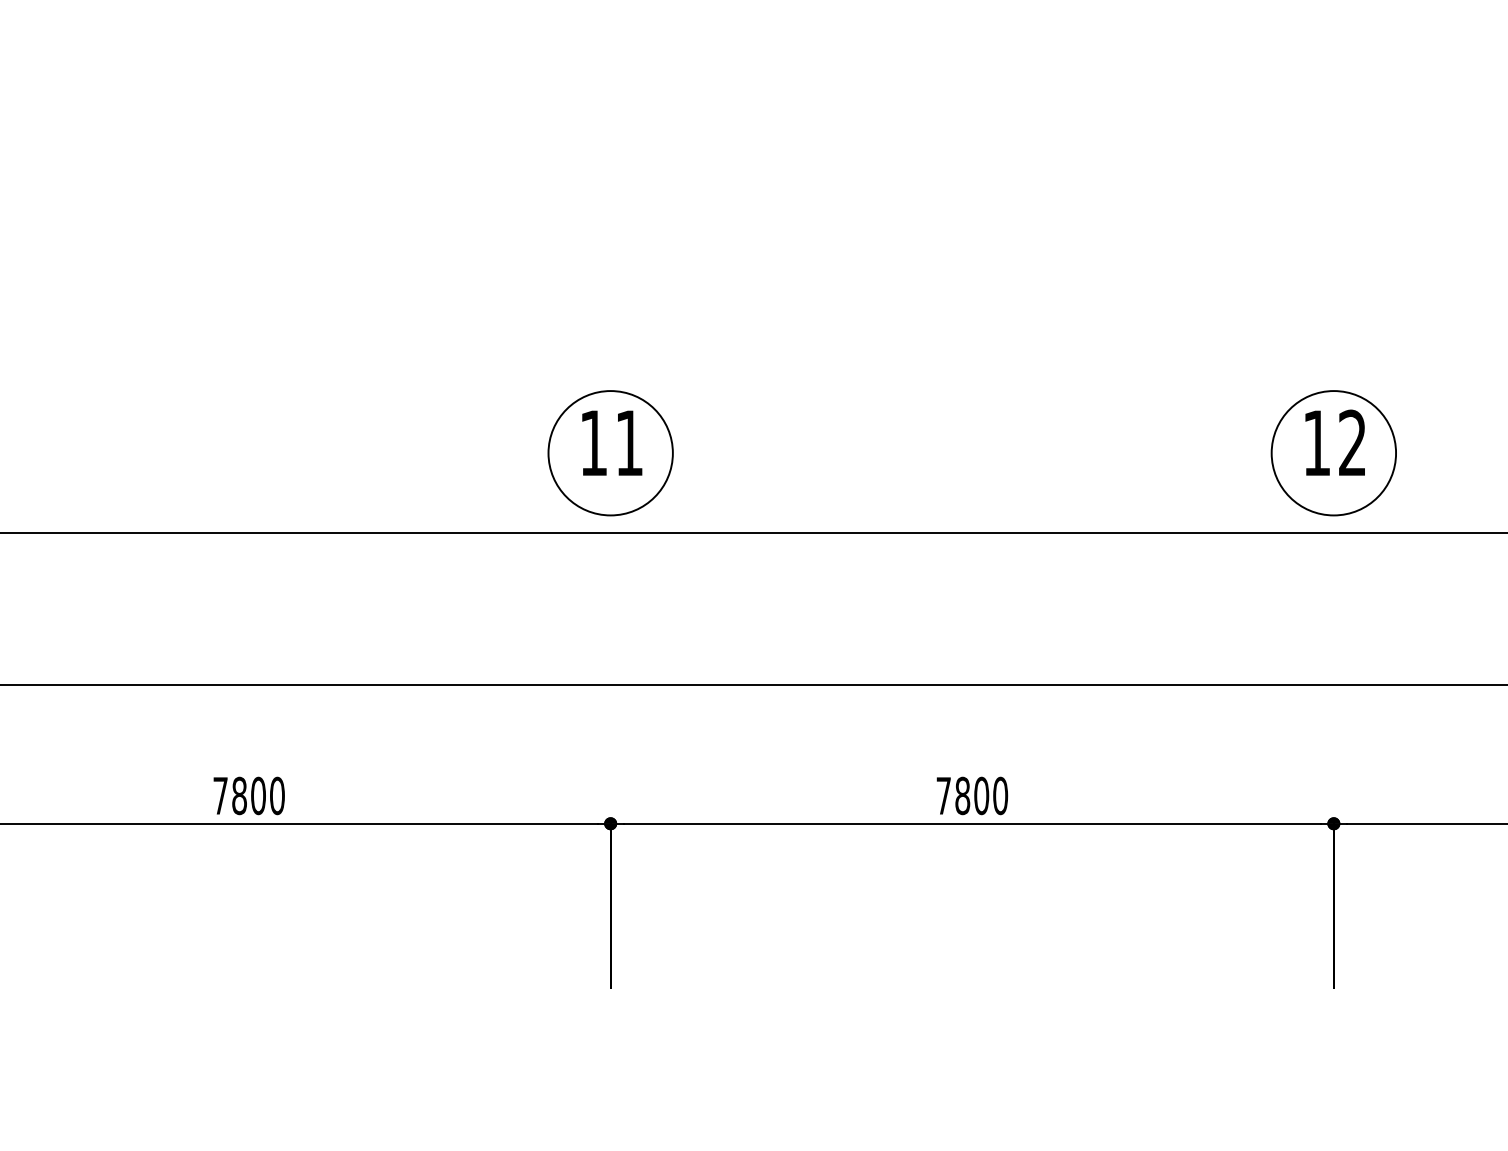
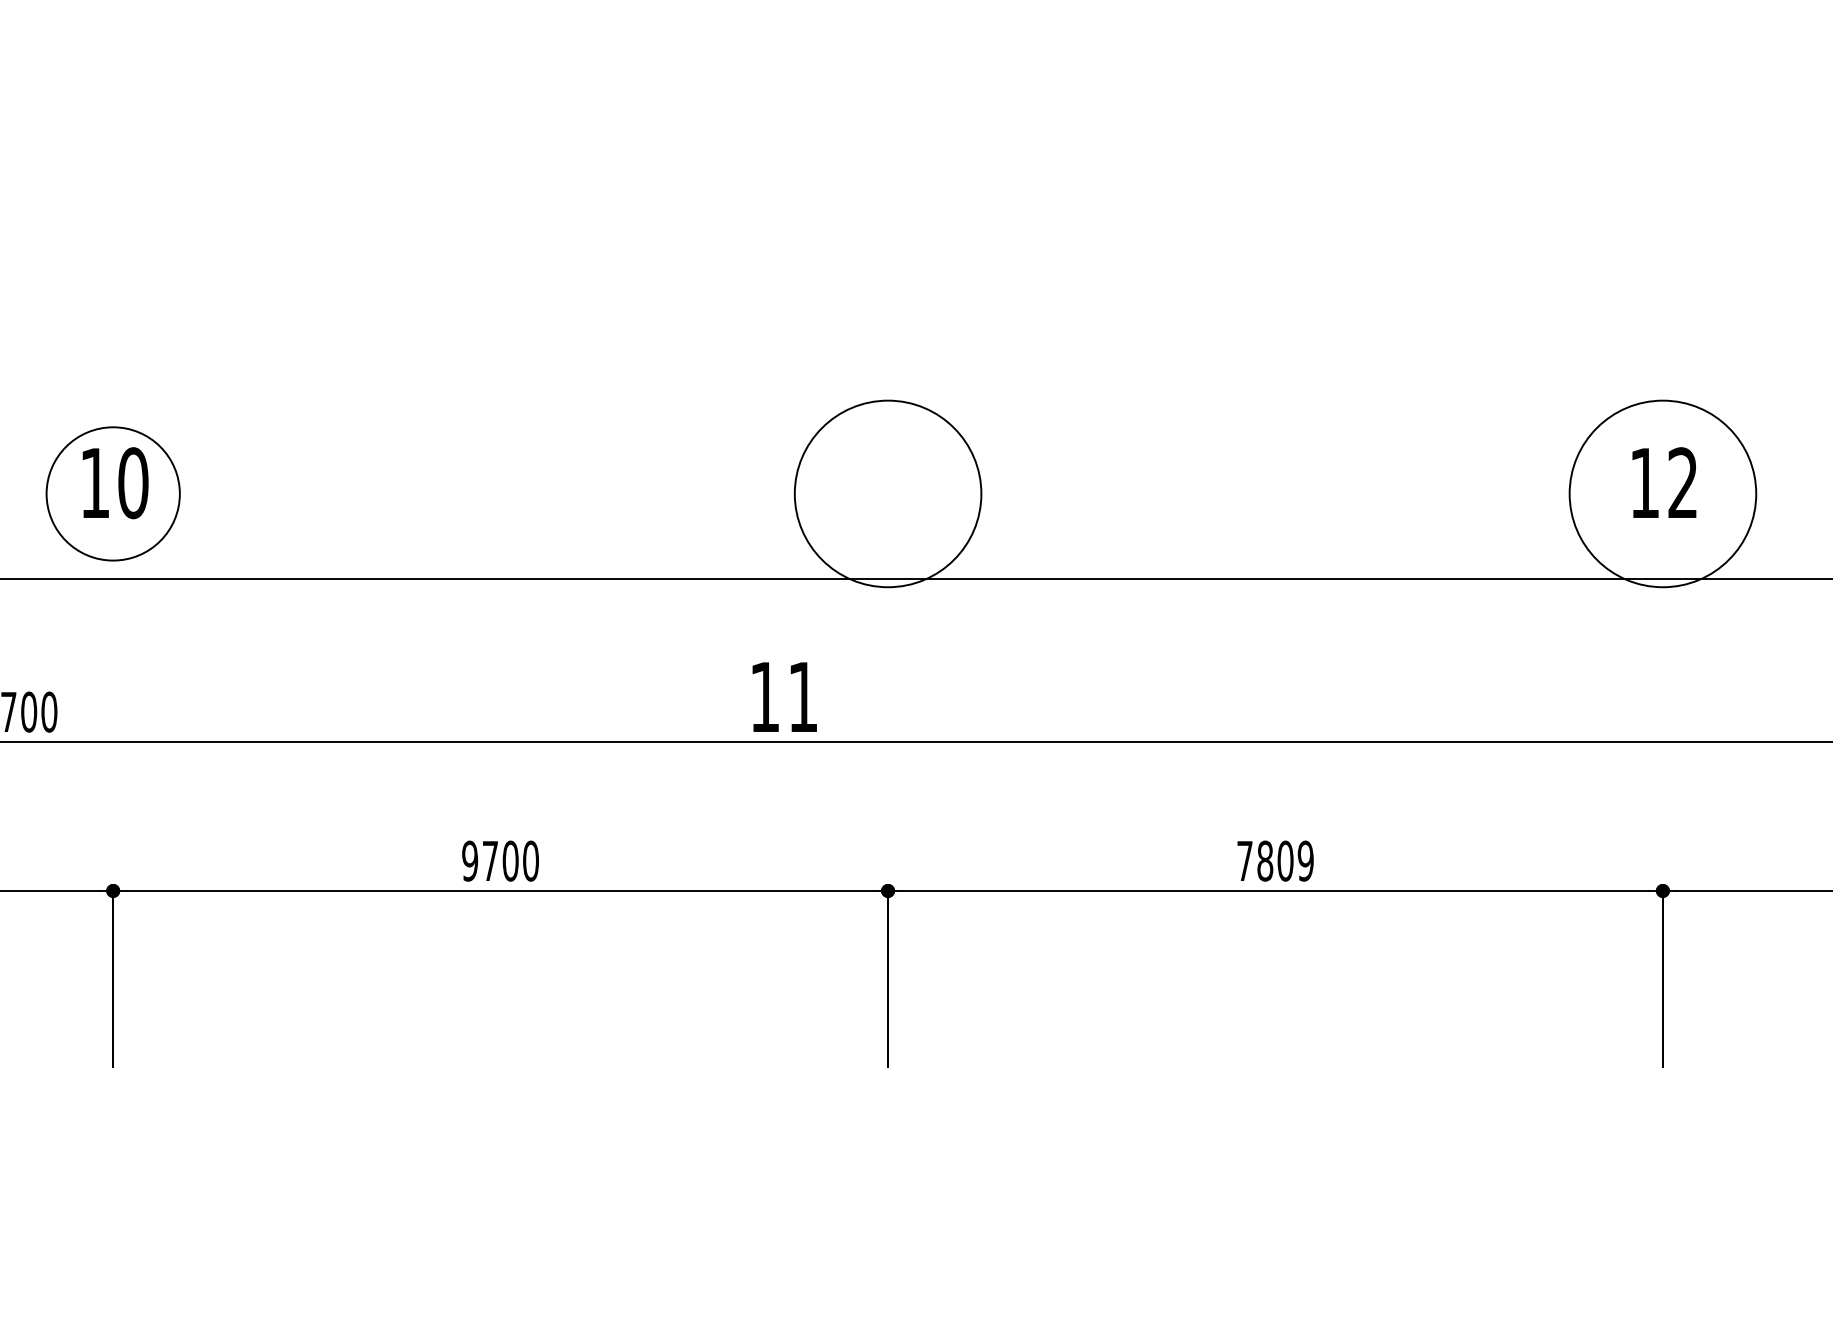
text: (612, 442) -> (784, 696), moved
circle: (610, 452) -> (887, 493), size x1.4
circle: (1333, 452) -> (1662, 493), size x1.4
text: (230, 795) -> (480, 860), 7800 -> 9700
text: (1000, 795) -> (1305, 860), 7800 -> 7809

